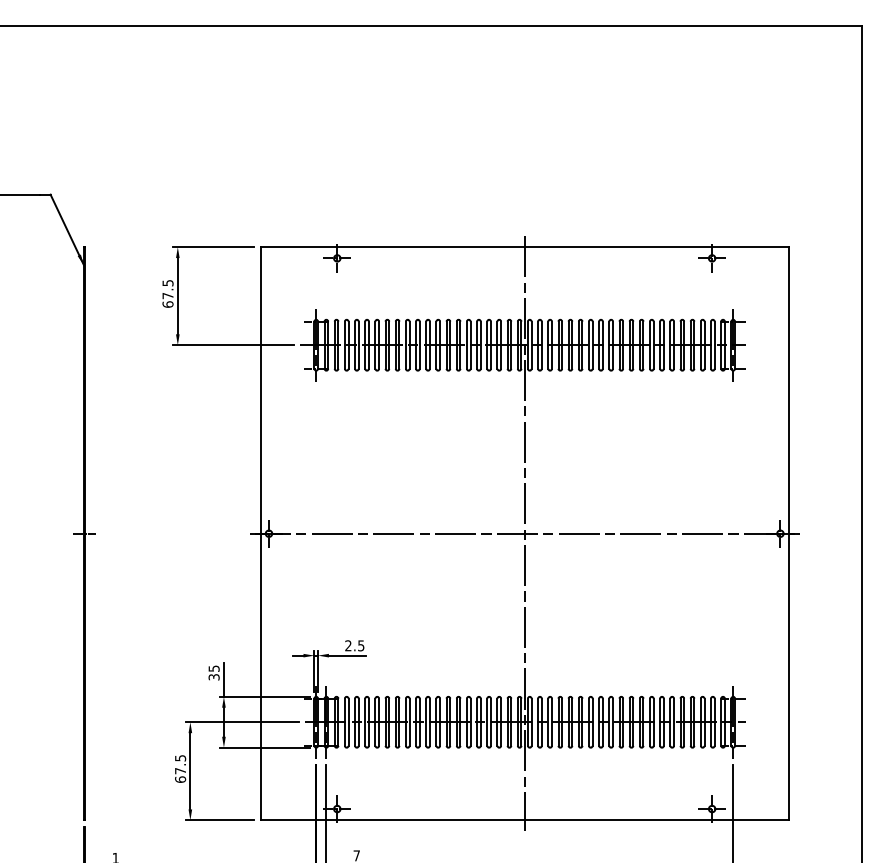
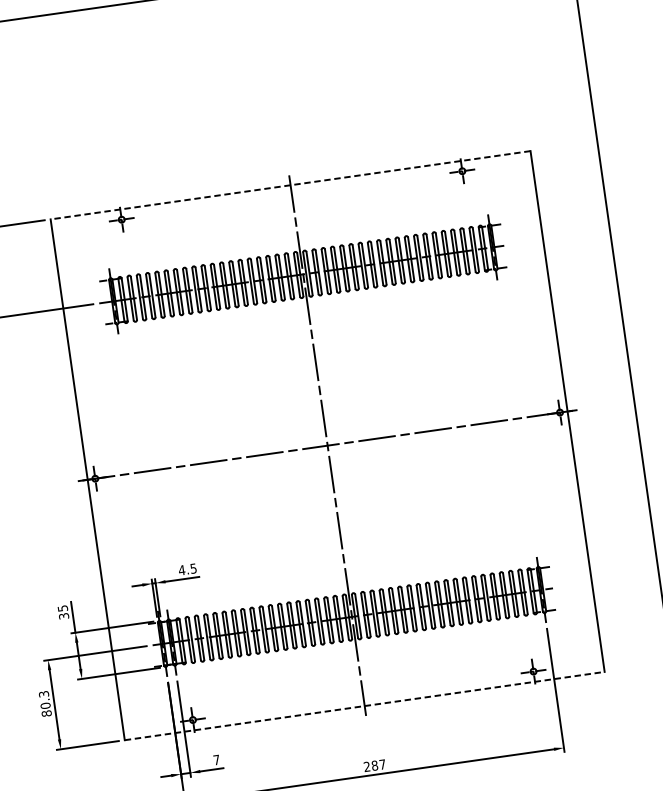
line: (524, 247) -> (290, 185), solid -> dashed
text: (347, 645) -> (181, 570), 2.5 -> 4.5
text: (180, 768) -> (45, 703), 67.5 -> 80.3
line: (525, 820) -> (365, 706), solid -> dashed

